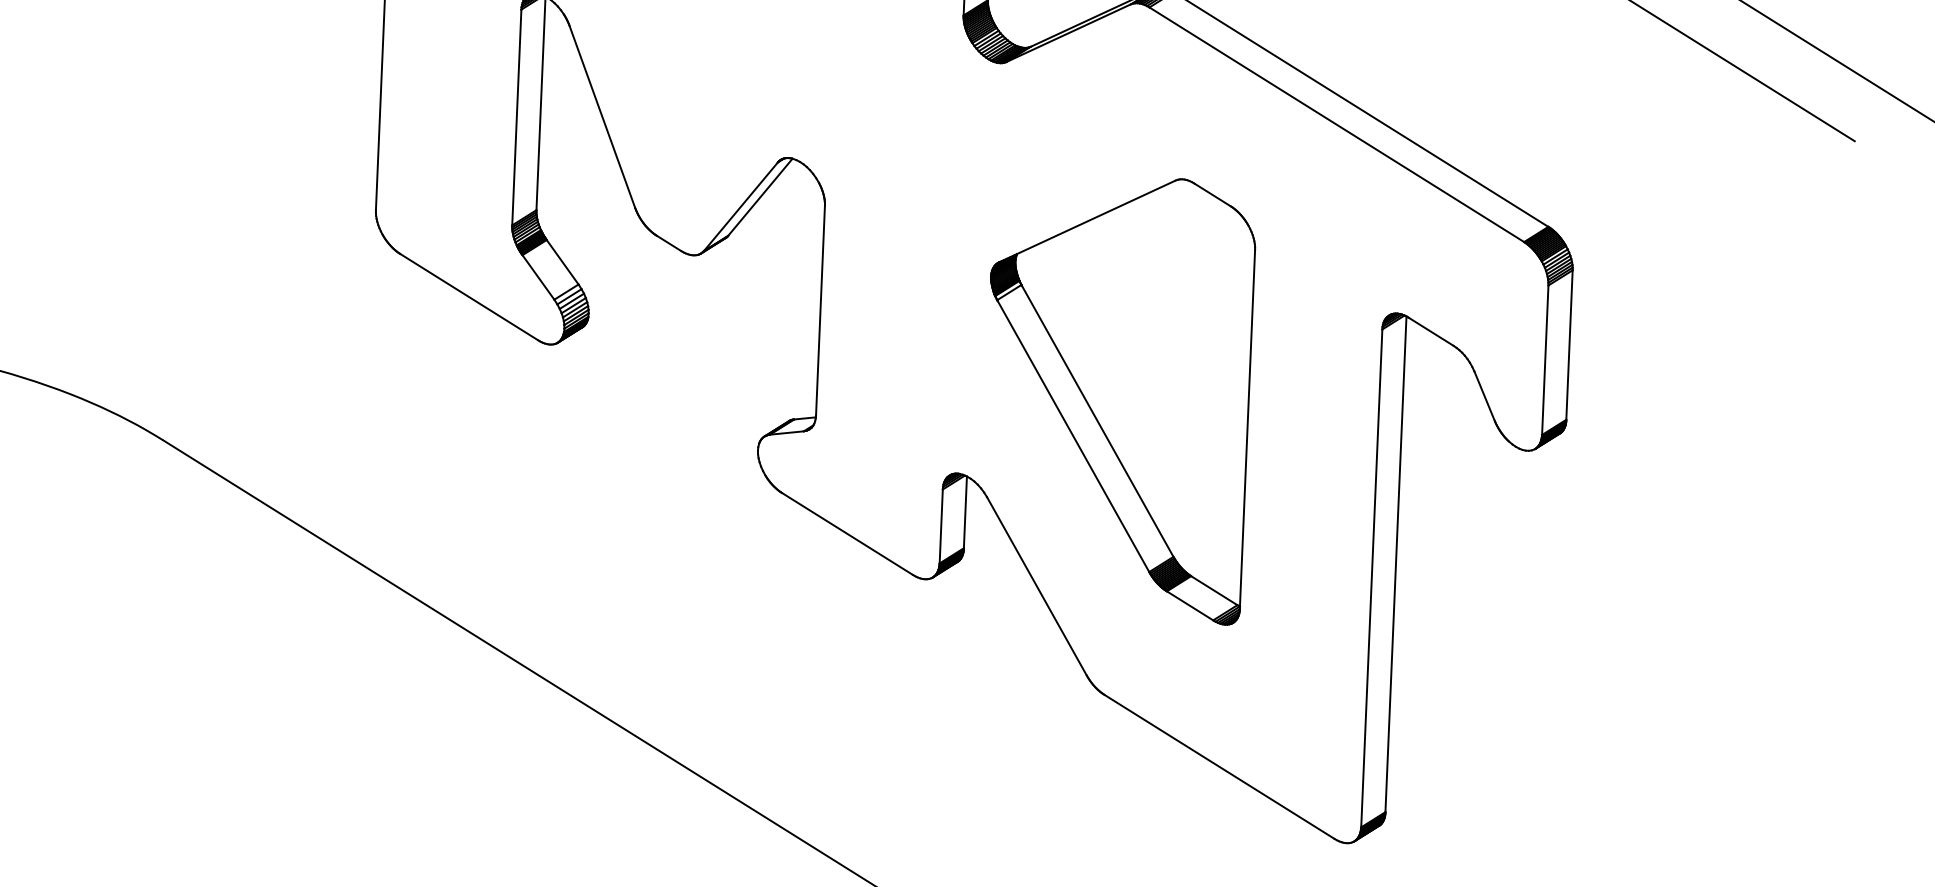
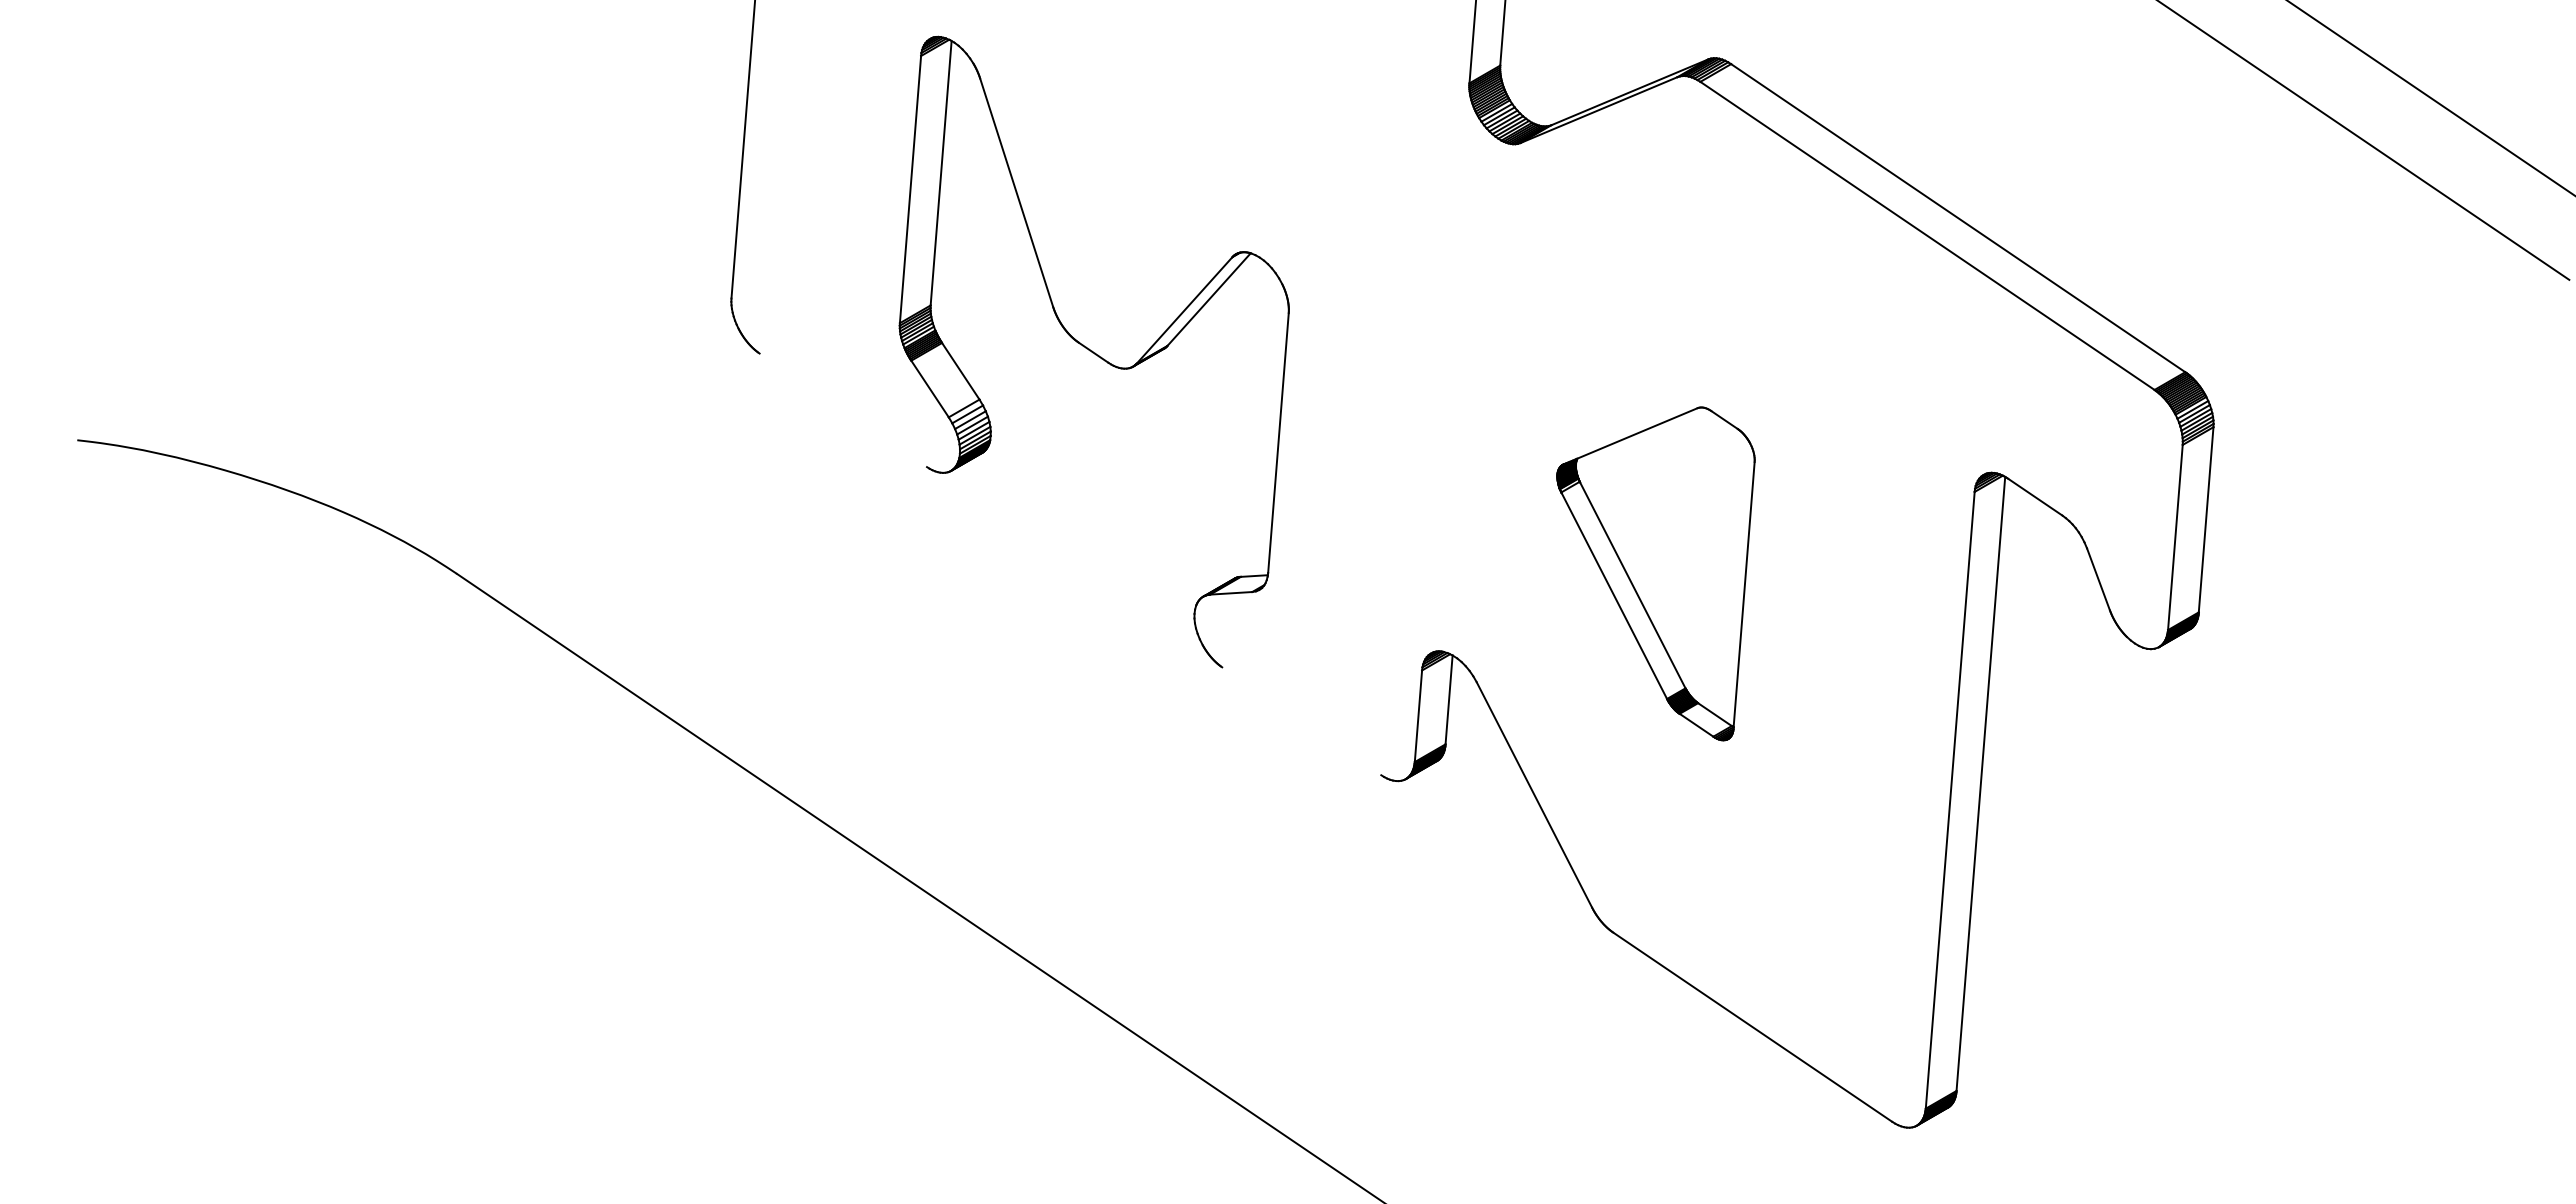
line: (469, 297) -> (843, 410), removed
part: (1127, 404) -> (1655, 573), size x0.6
line: (847, 534) -> (1301, 721), removed

